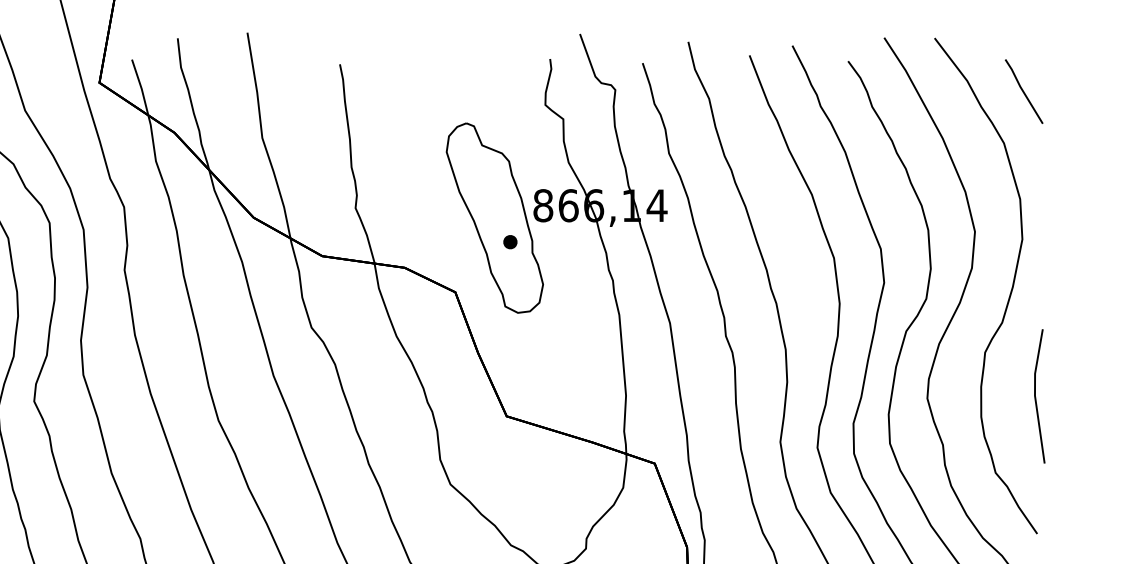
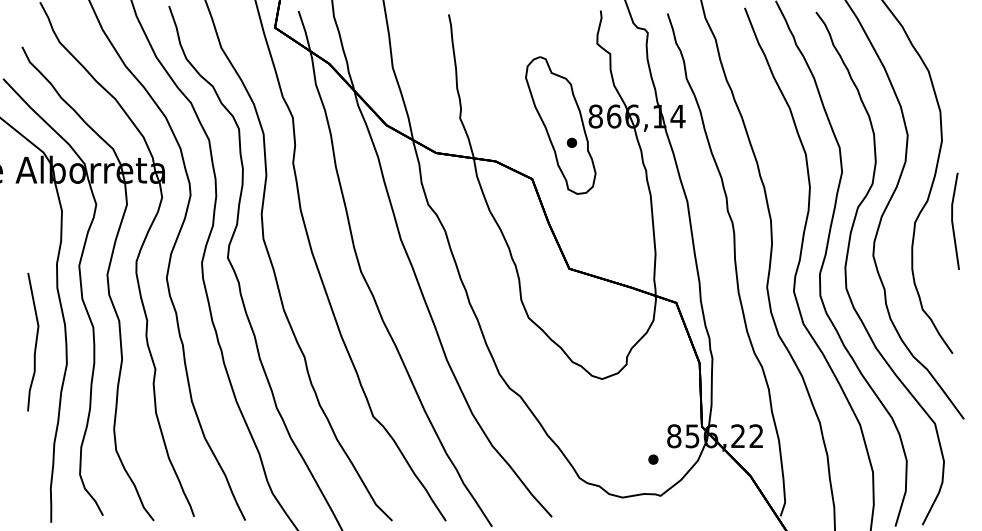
line: (1024, 90) -> (943, 33), removed
line: (1036, 396) -> (953, 221), moved

